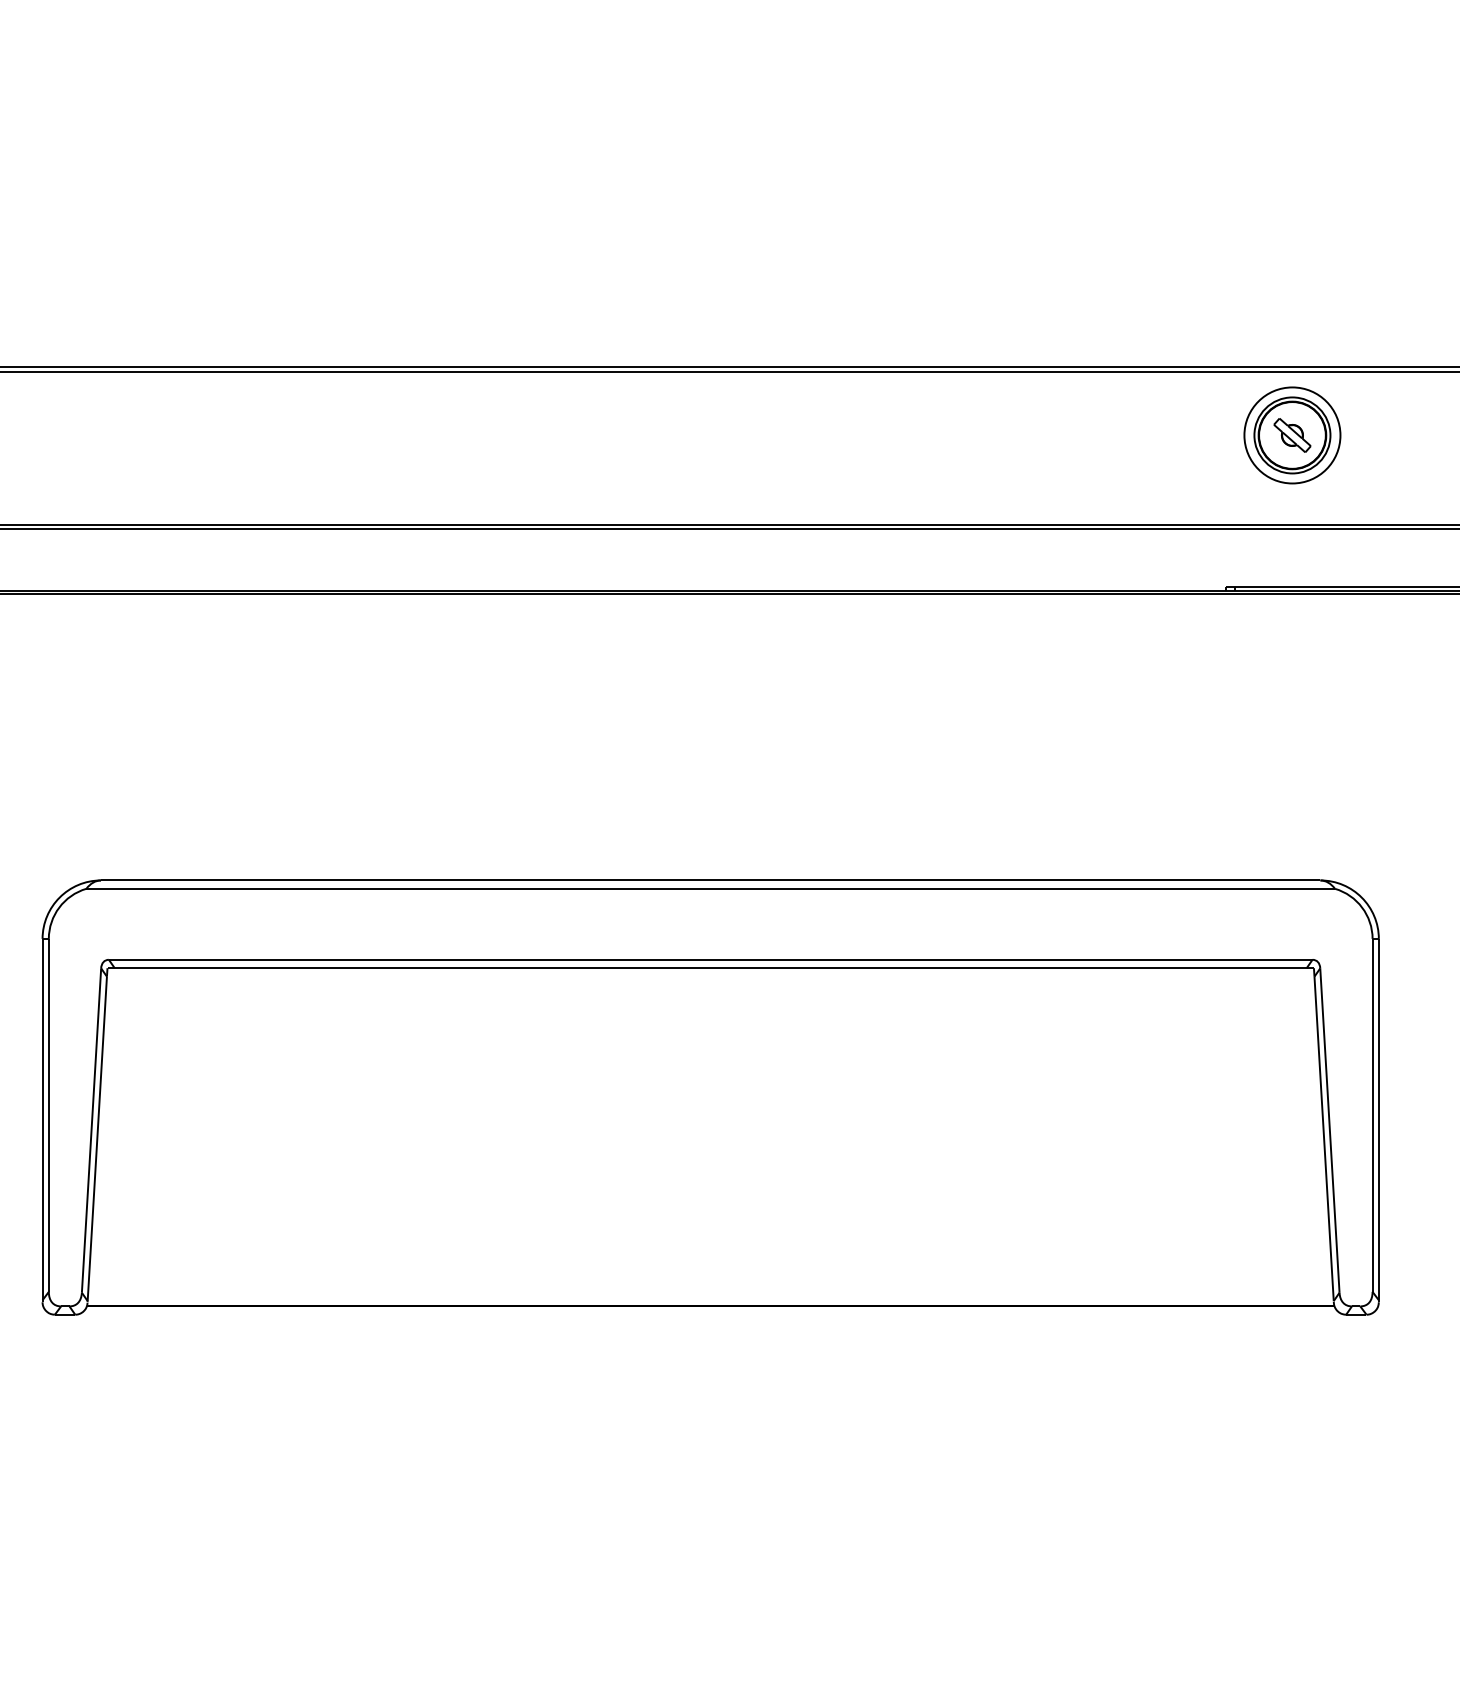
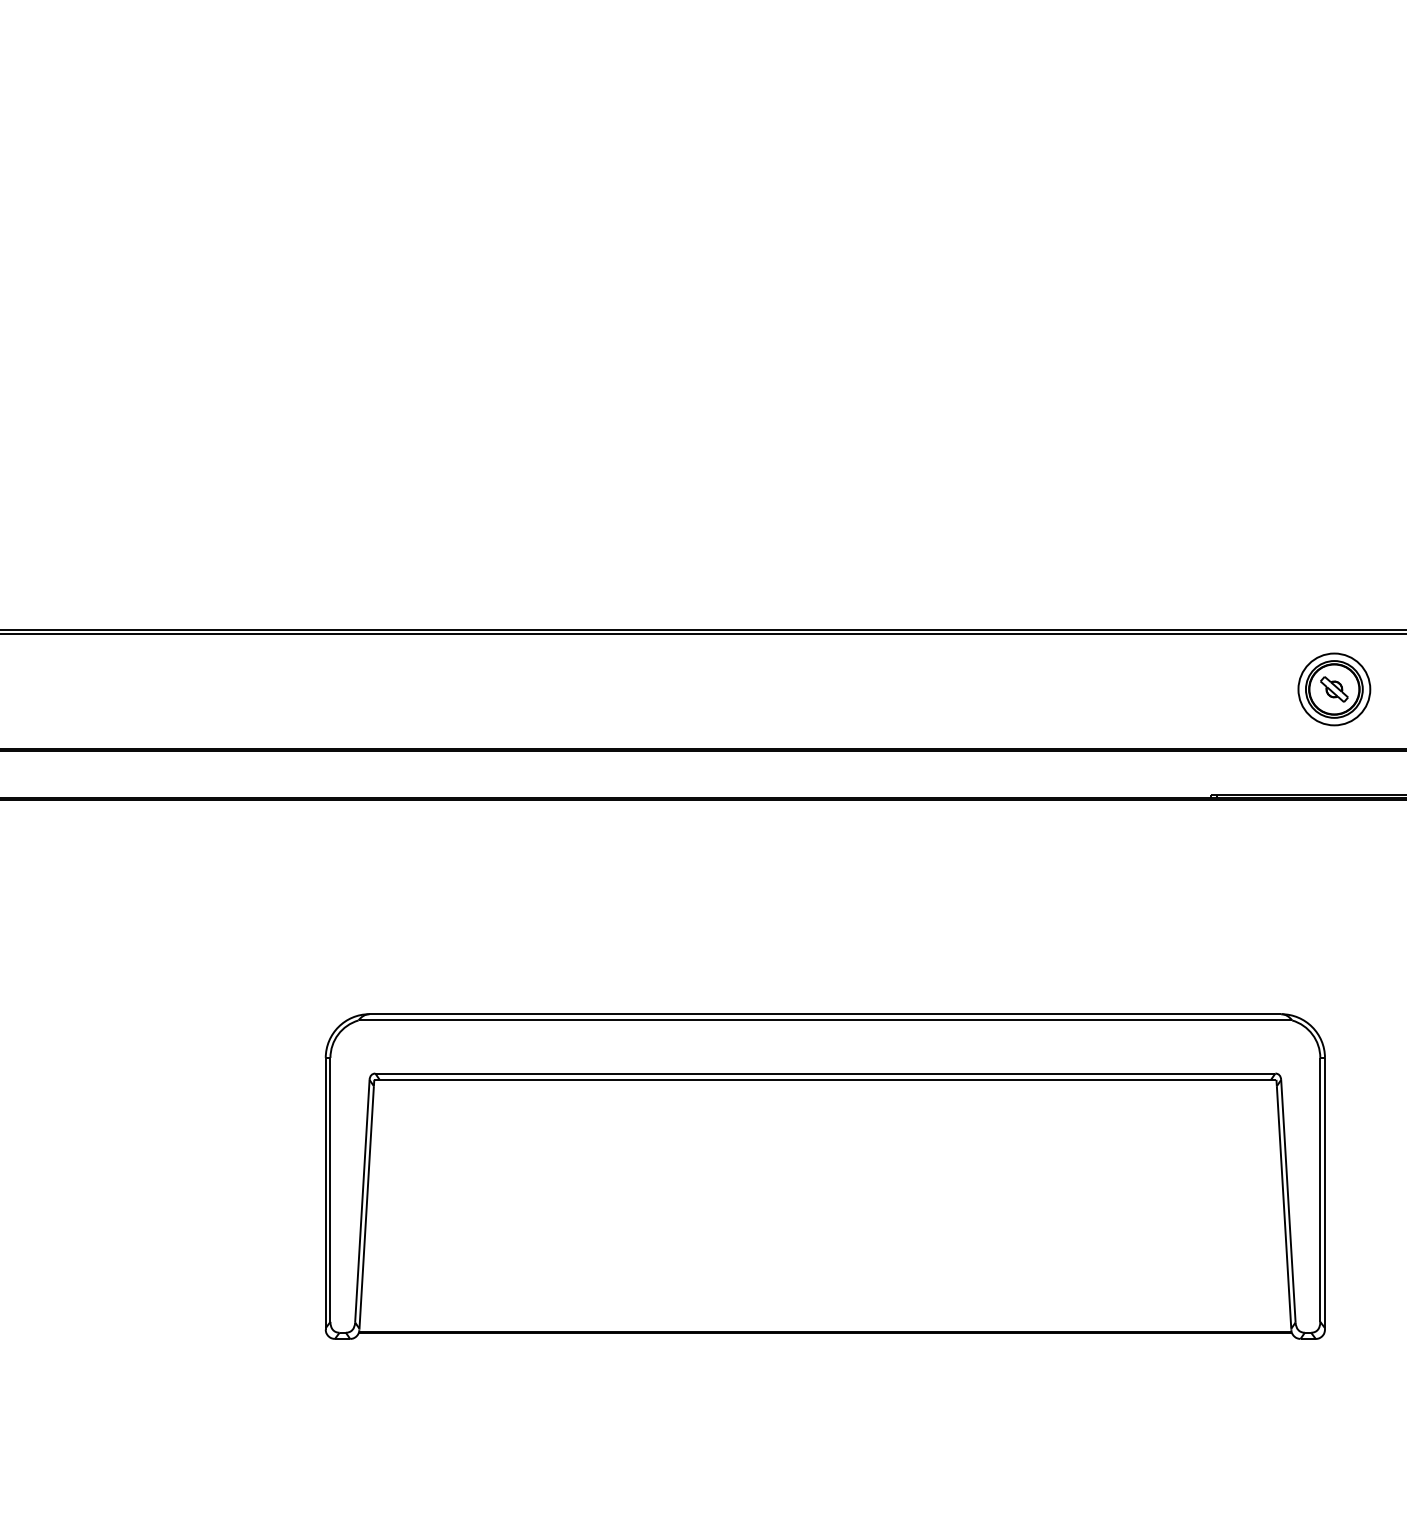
part: (1292, 435) -> (1334, 689), moved

